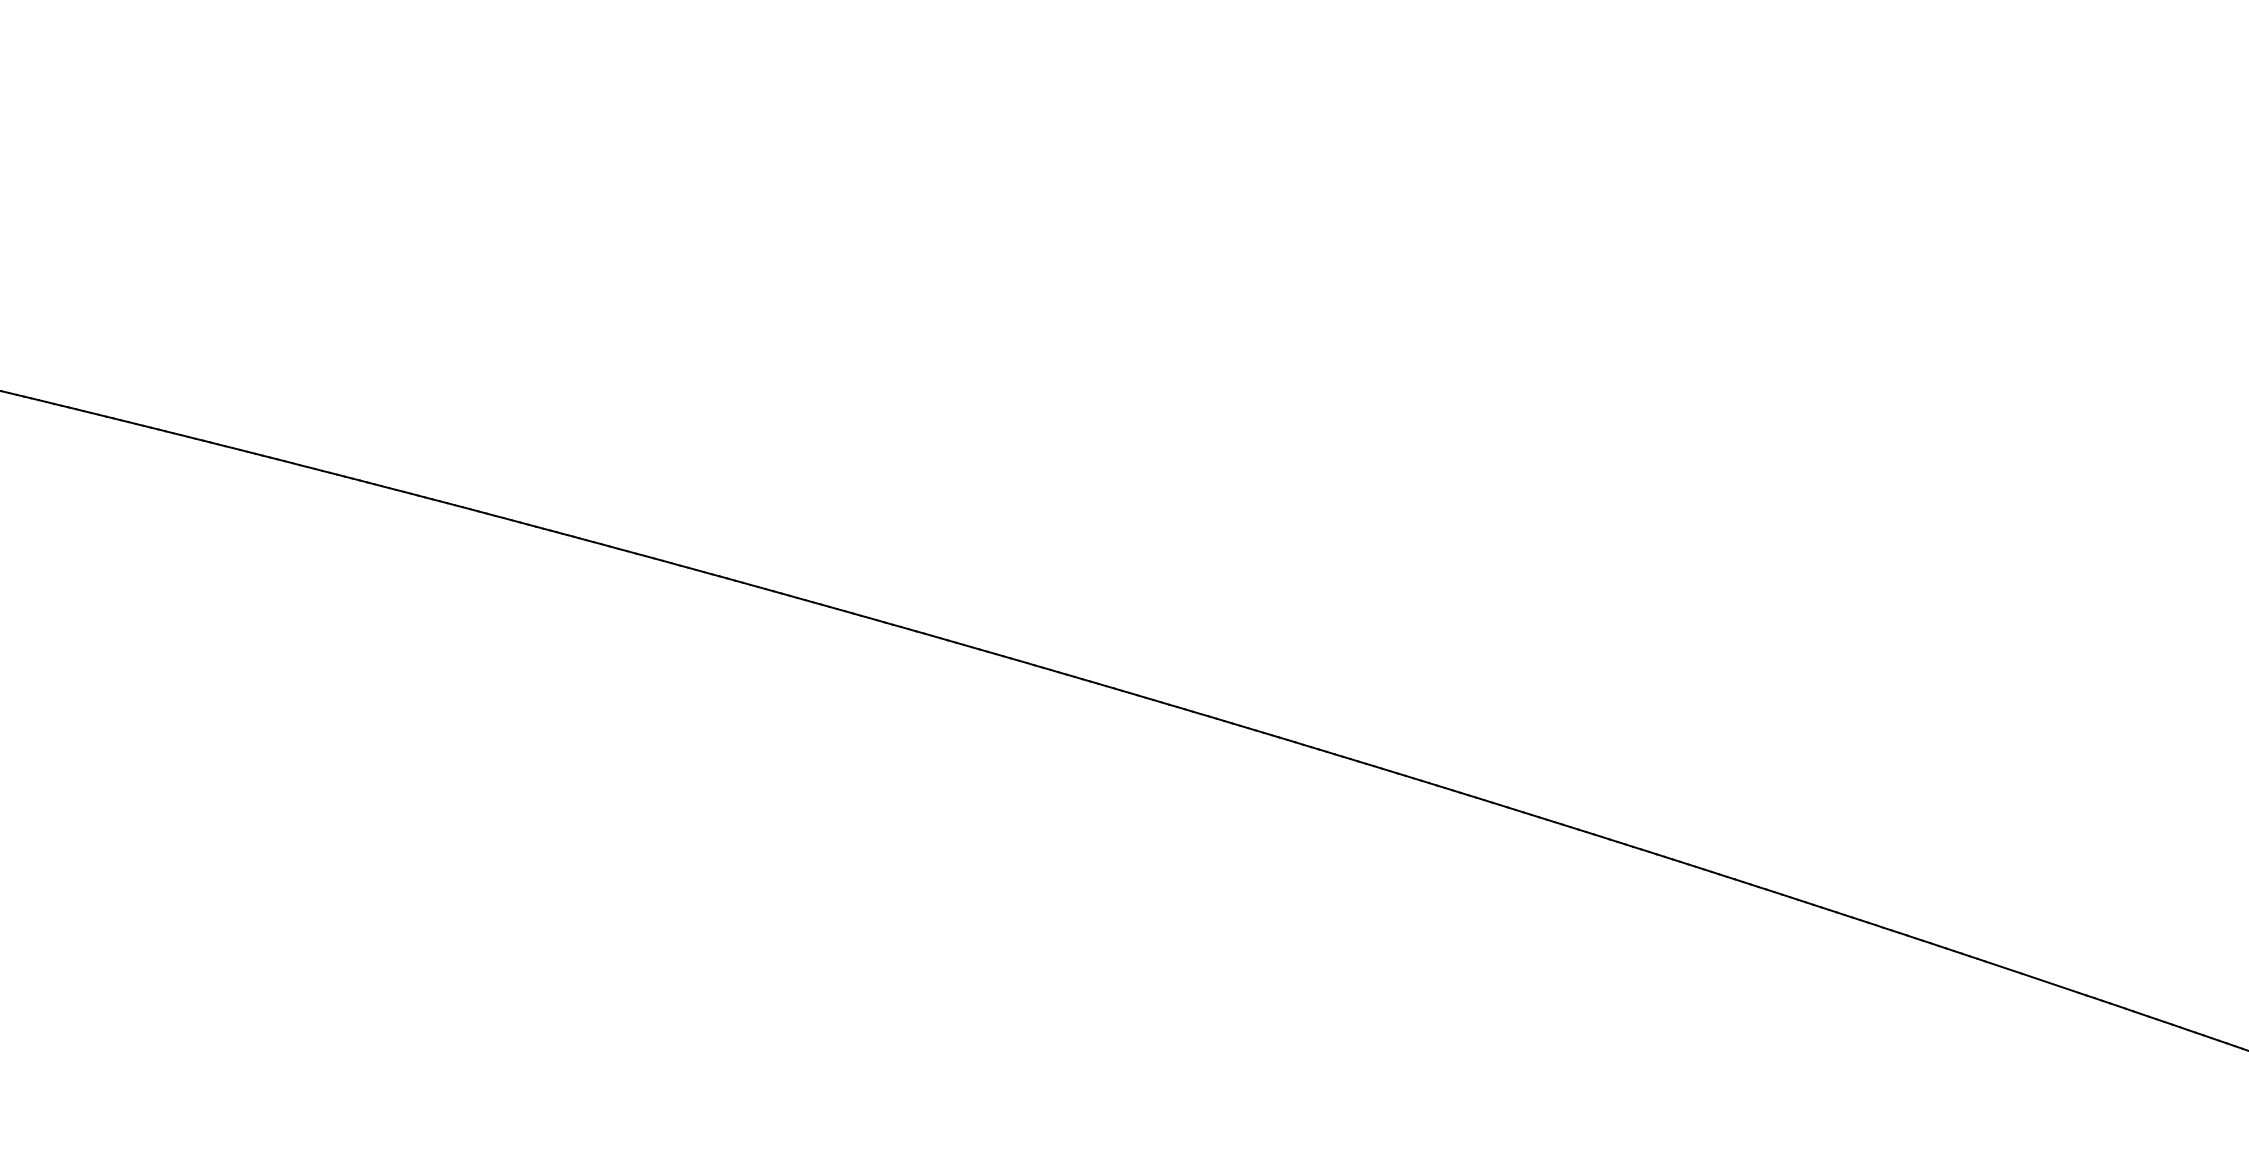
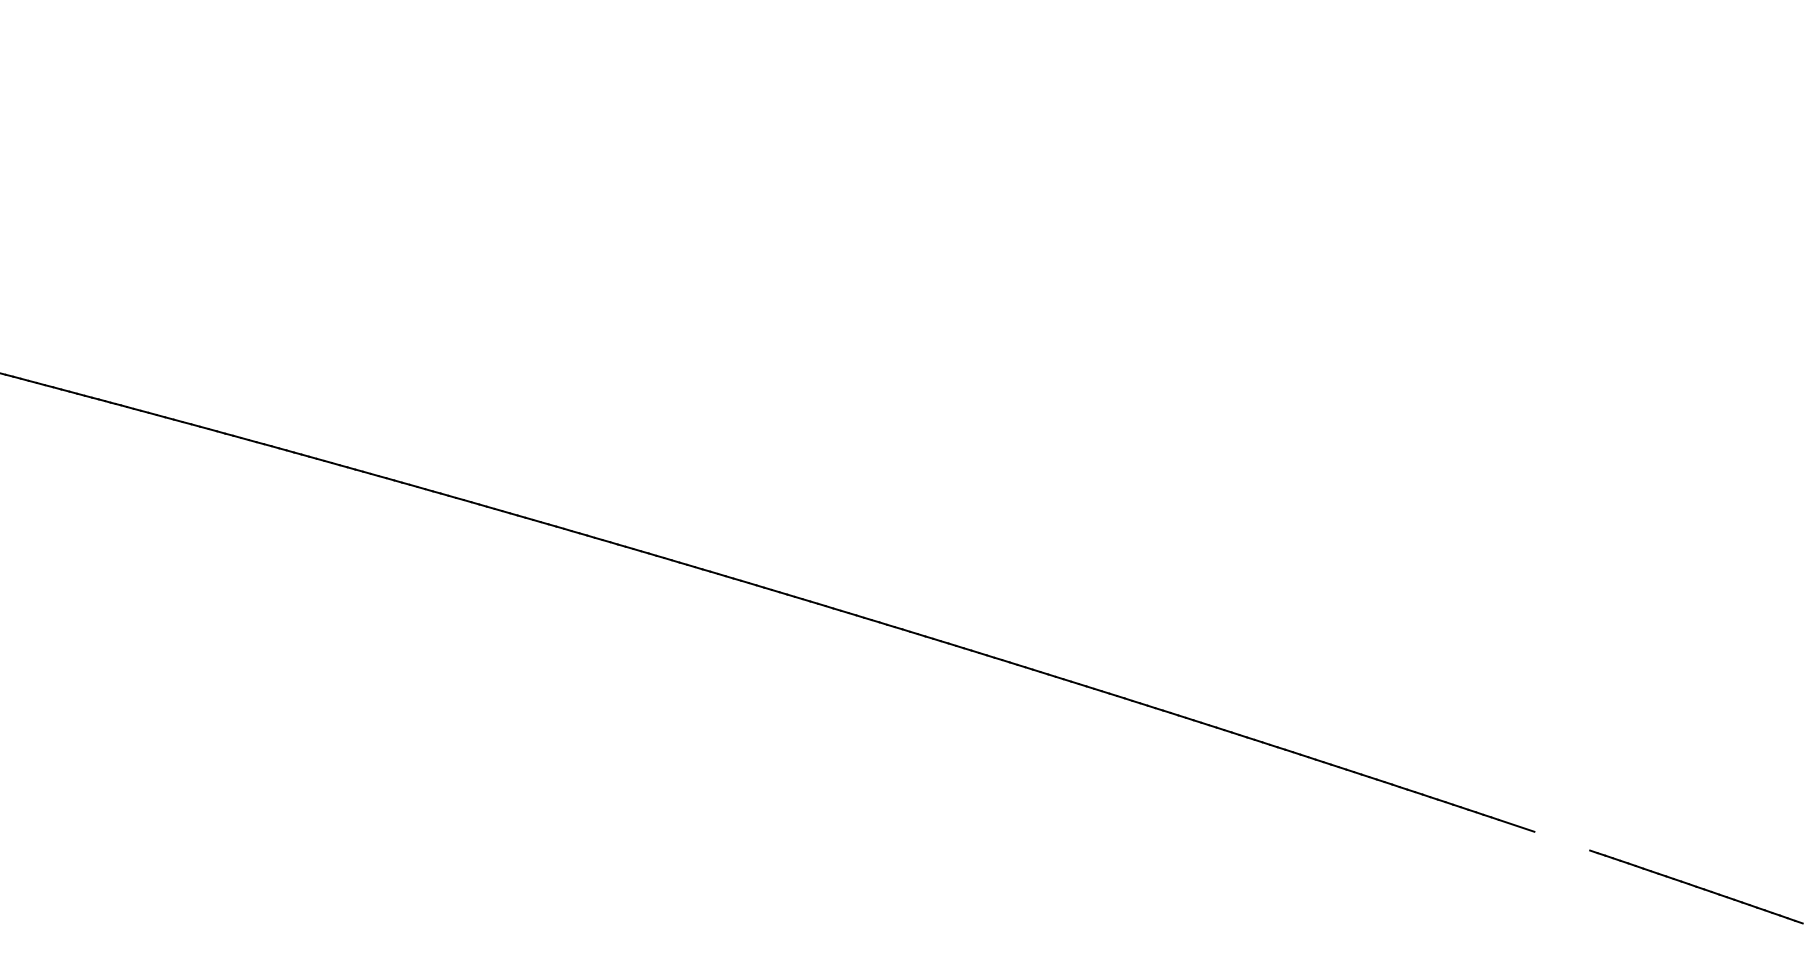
line: (2049, 982) -> (1561, 840), removed

